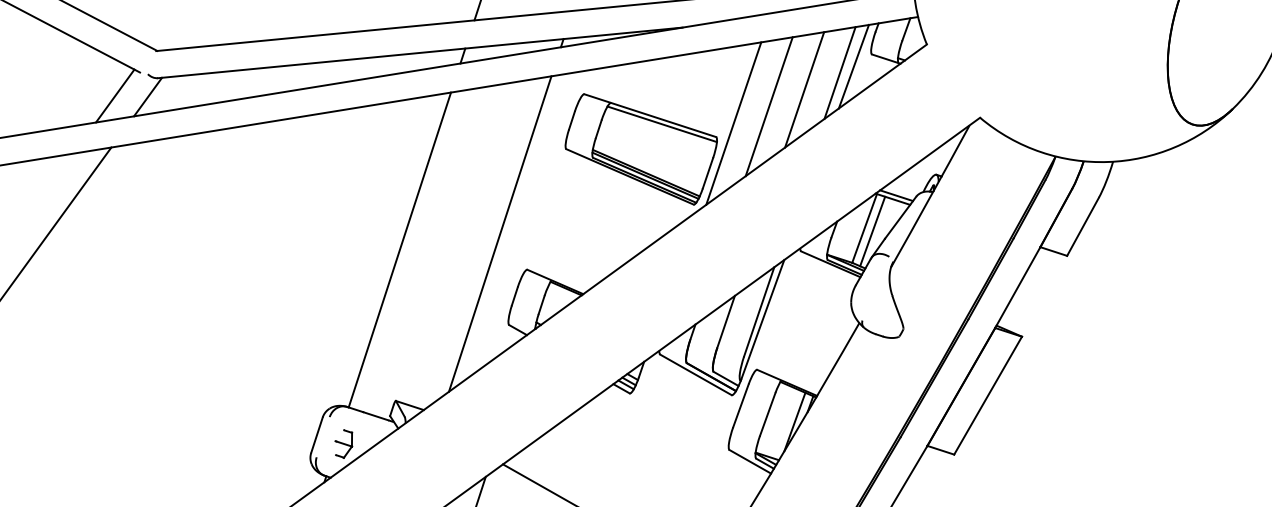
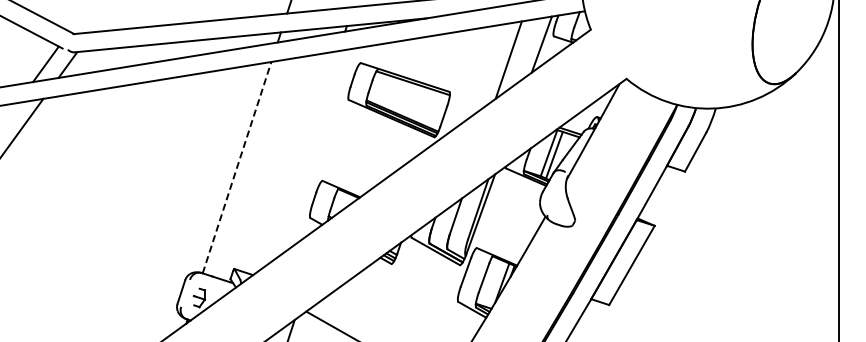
line: (839, 72) -> (532, 48), removed
line: (768, 106) -> (484, 71), removed
line: (732, 123) -> (460, 82), removed
line: (500, 233) -> (304, 156), removed
line: (400, 249) -> (237, 167), solid -> dashed

